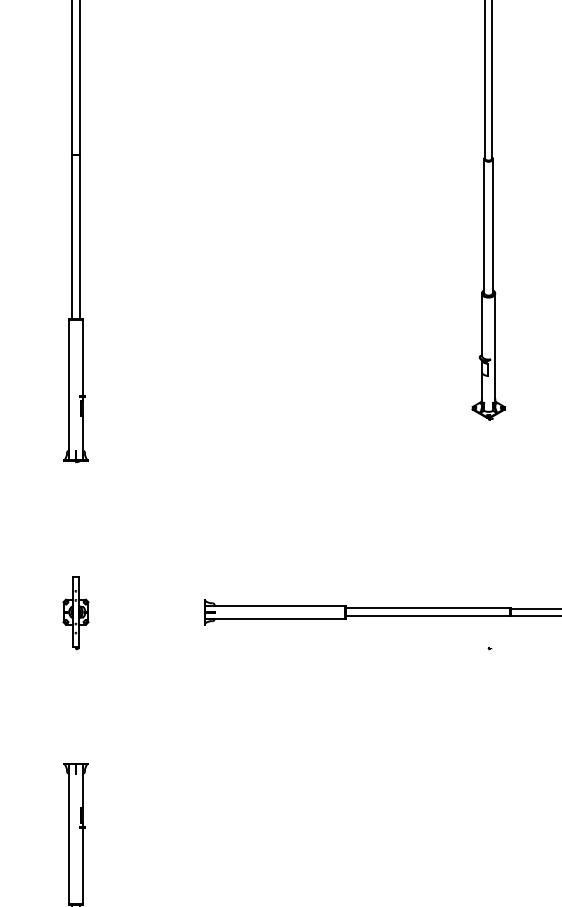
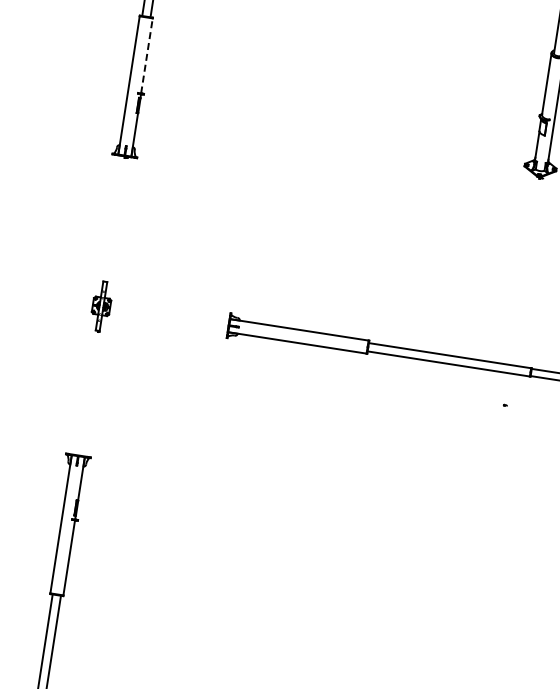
line: (82, 358) -> (146, 56), solid -> dashed
part: (75, 613) -> (100, 307), size x0.7

